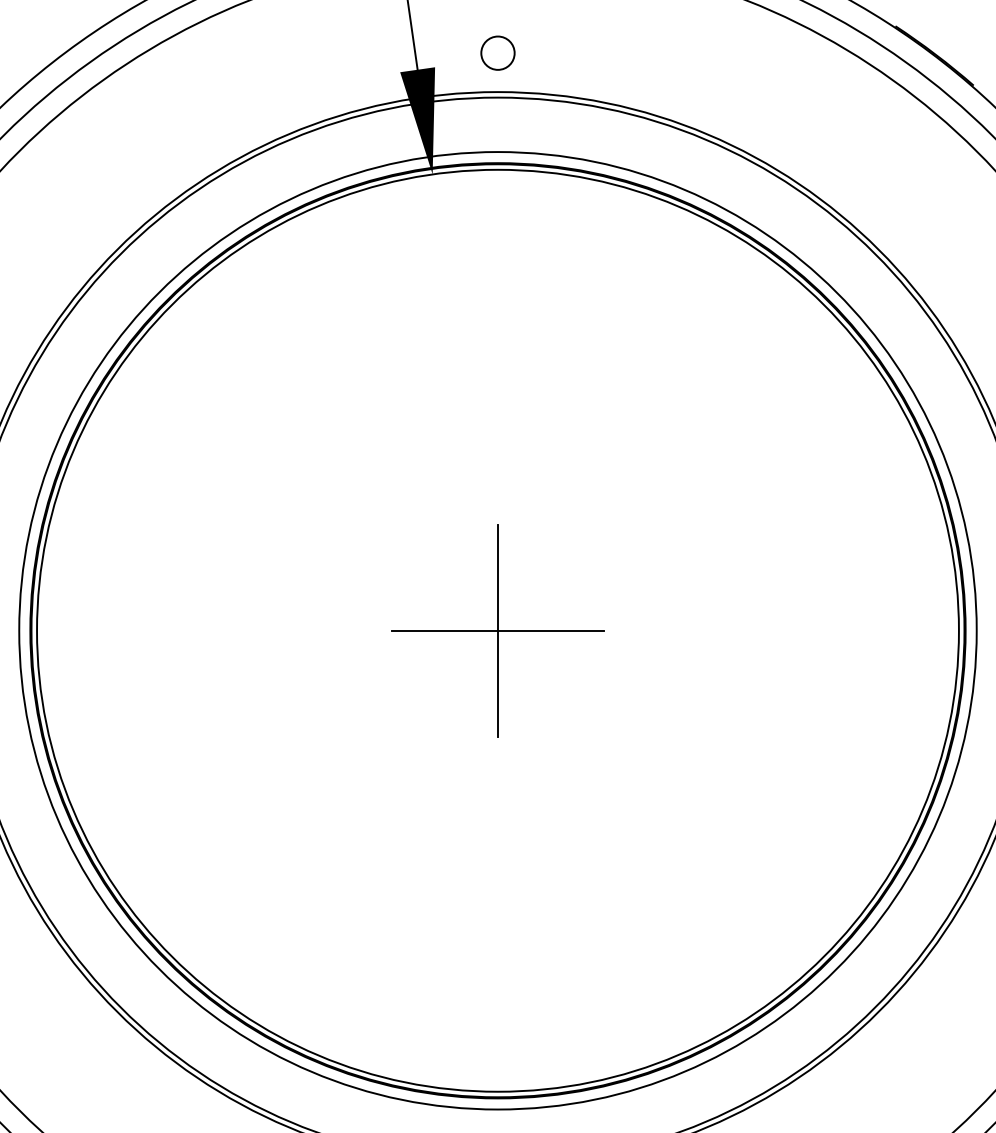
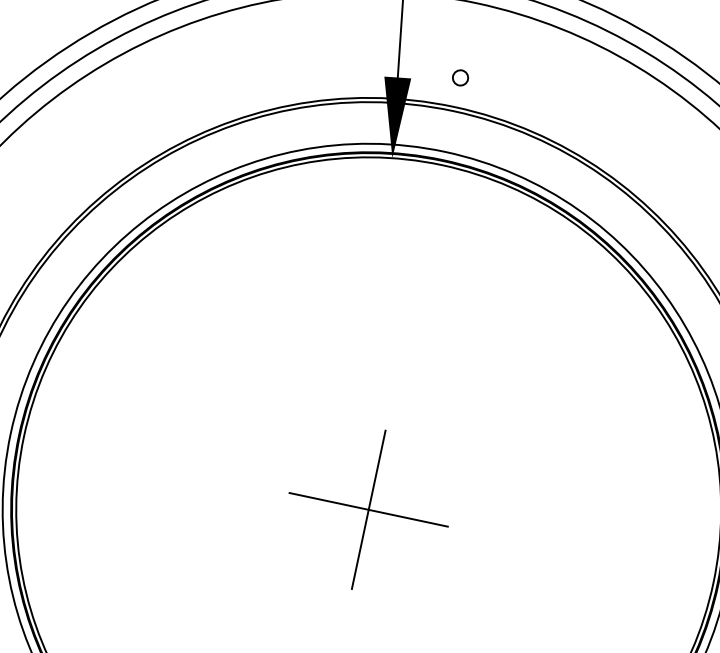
circle: (497, 52) -> (460, 77), size x0.6

